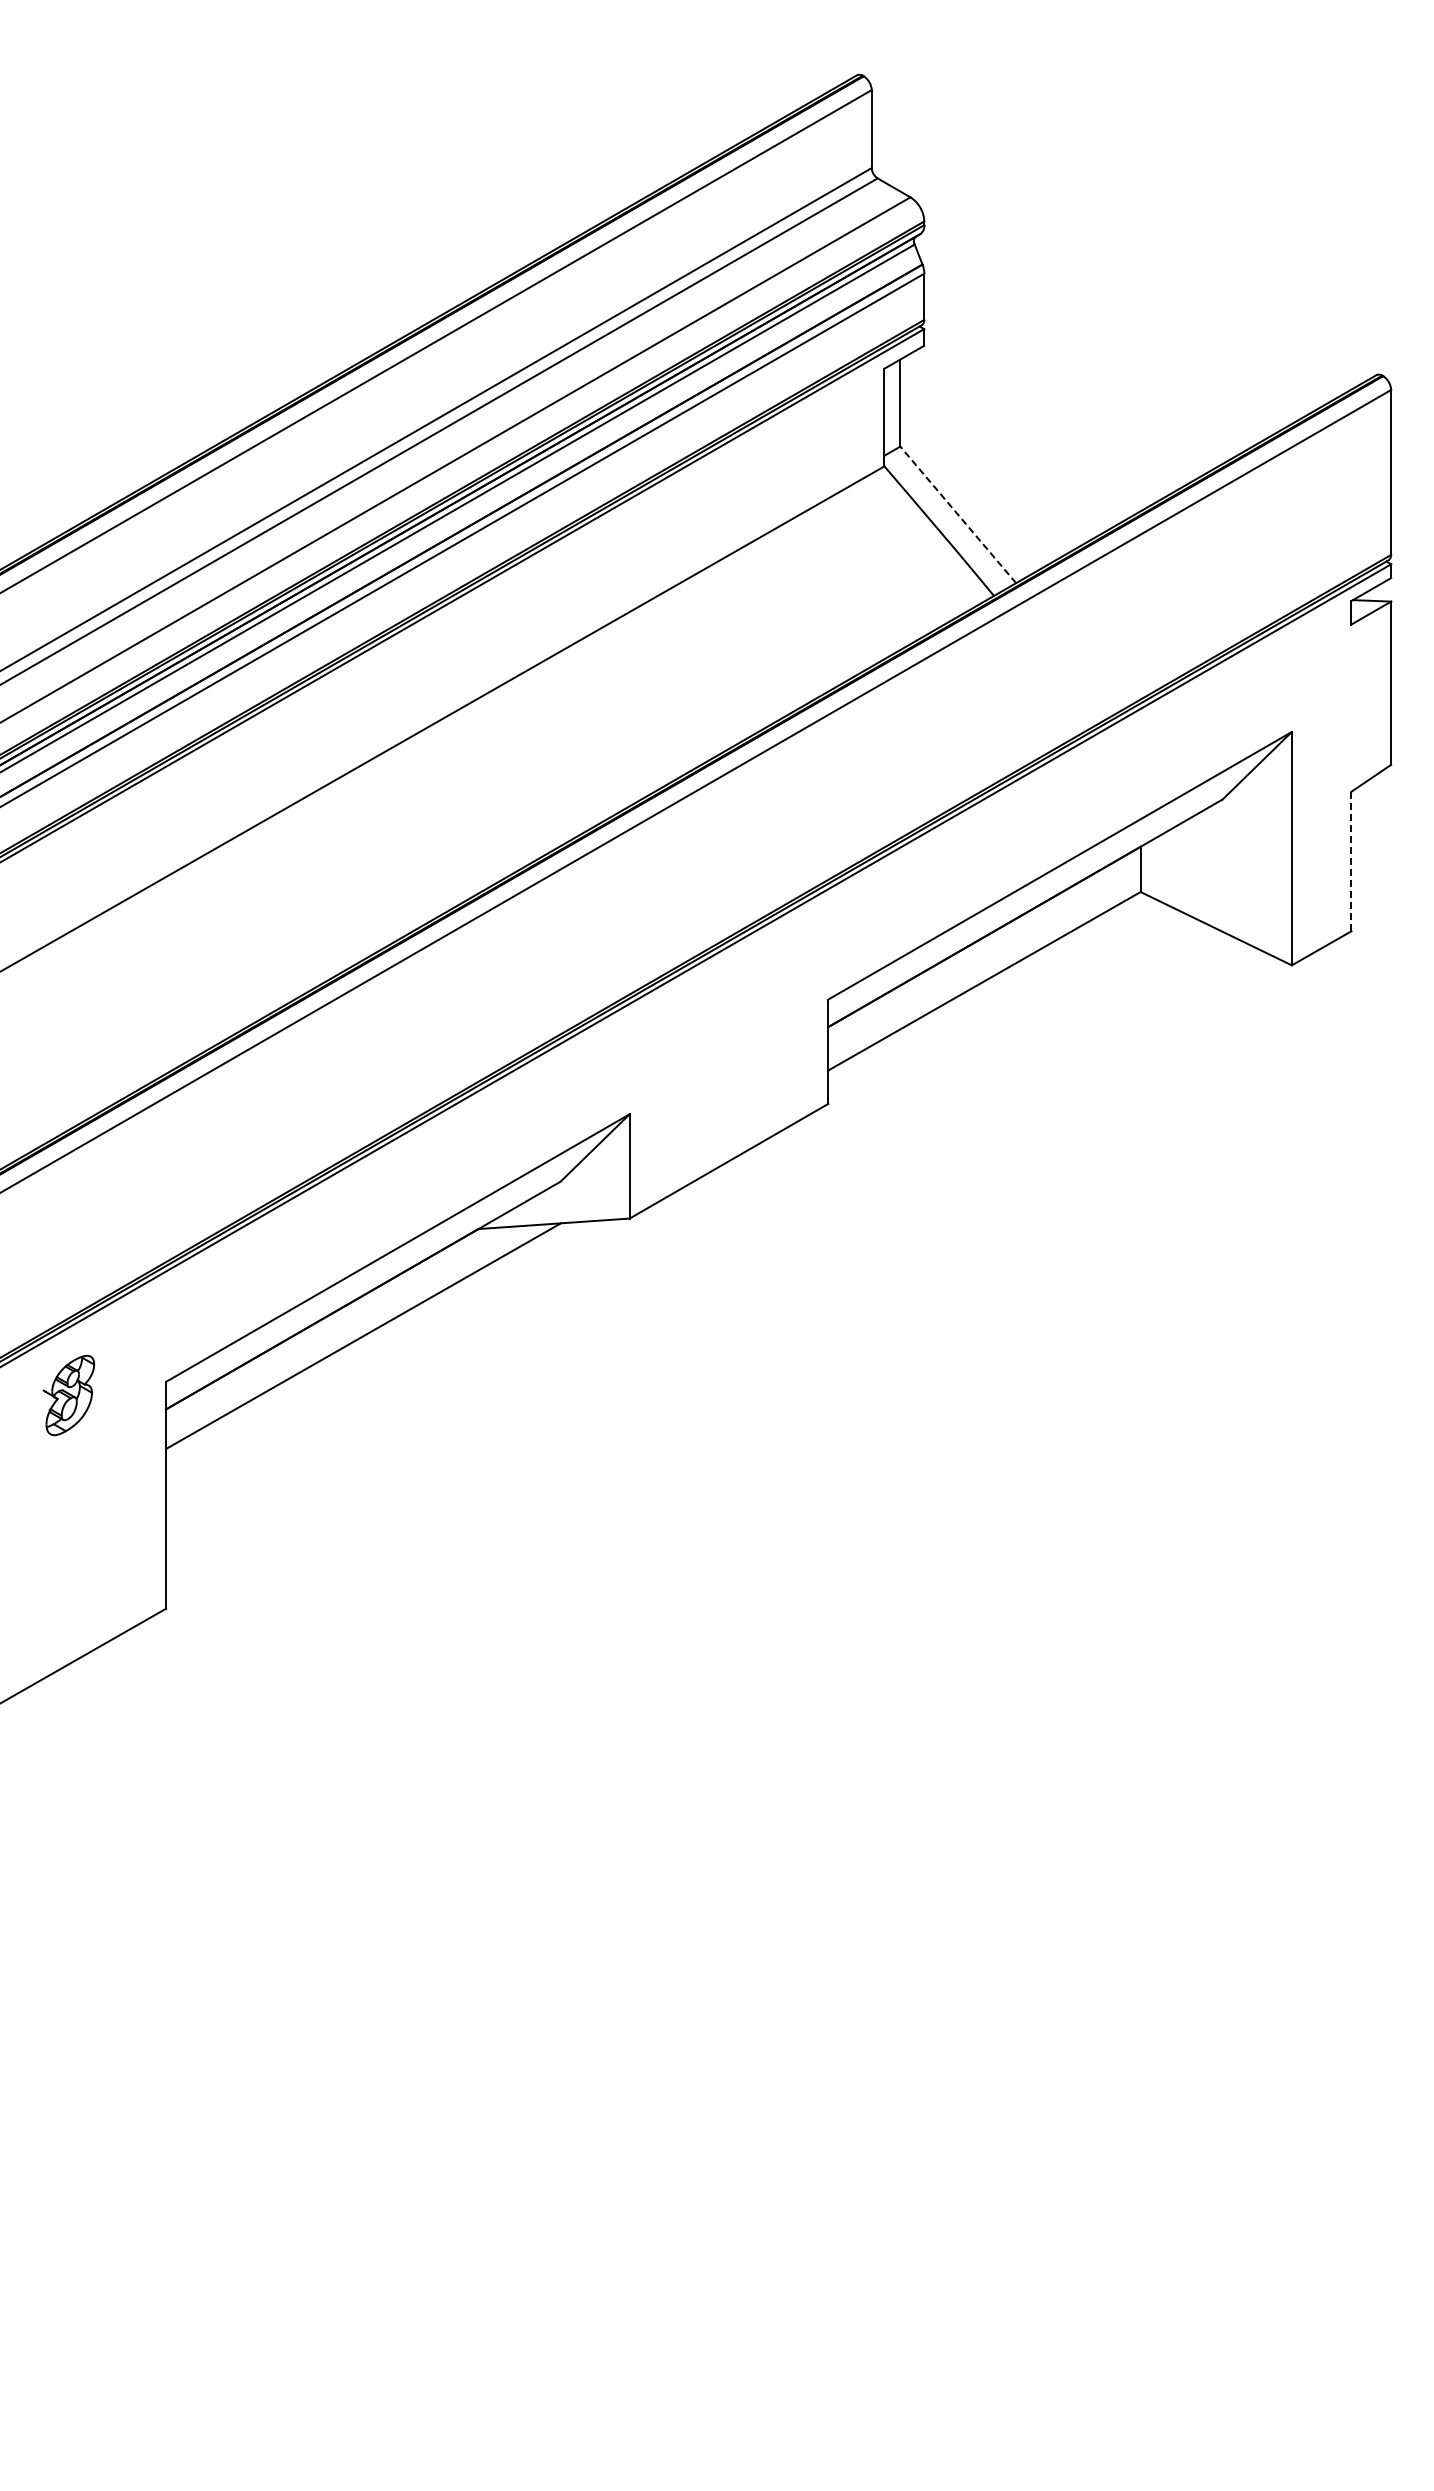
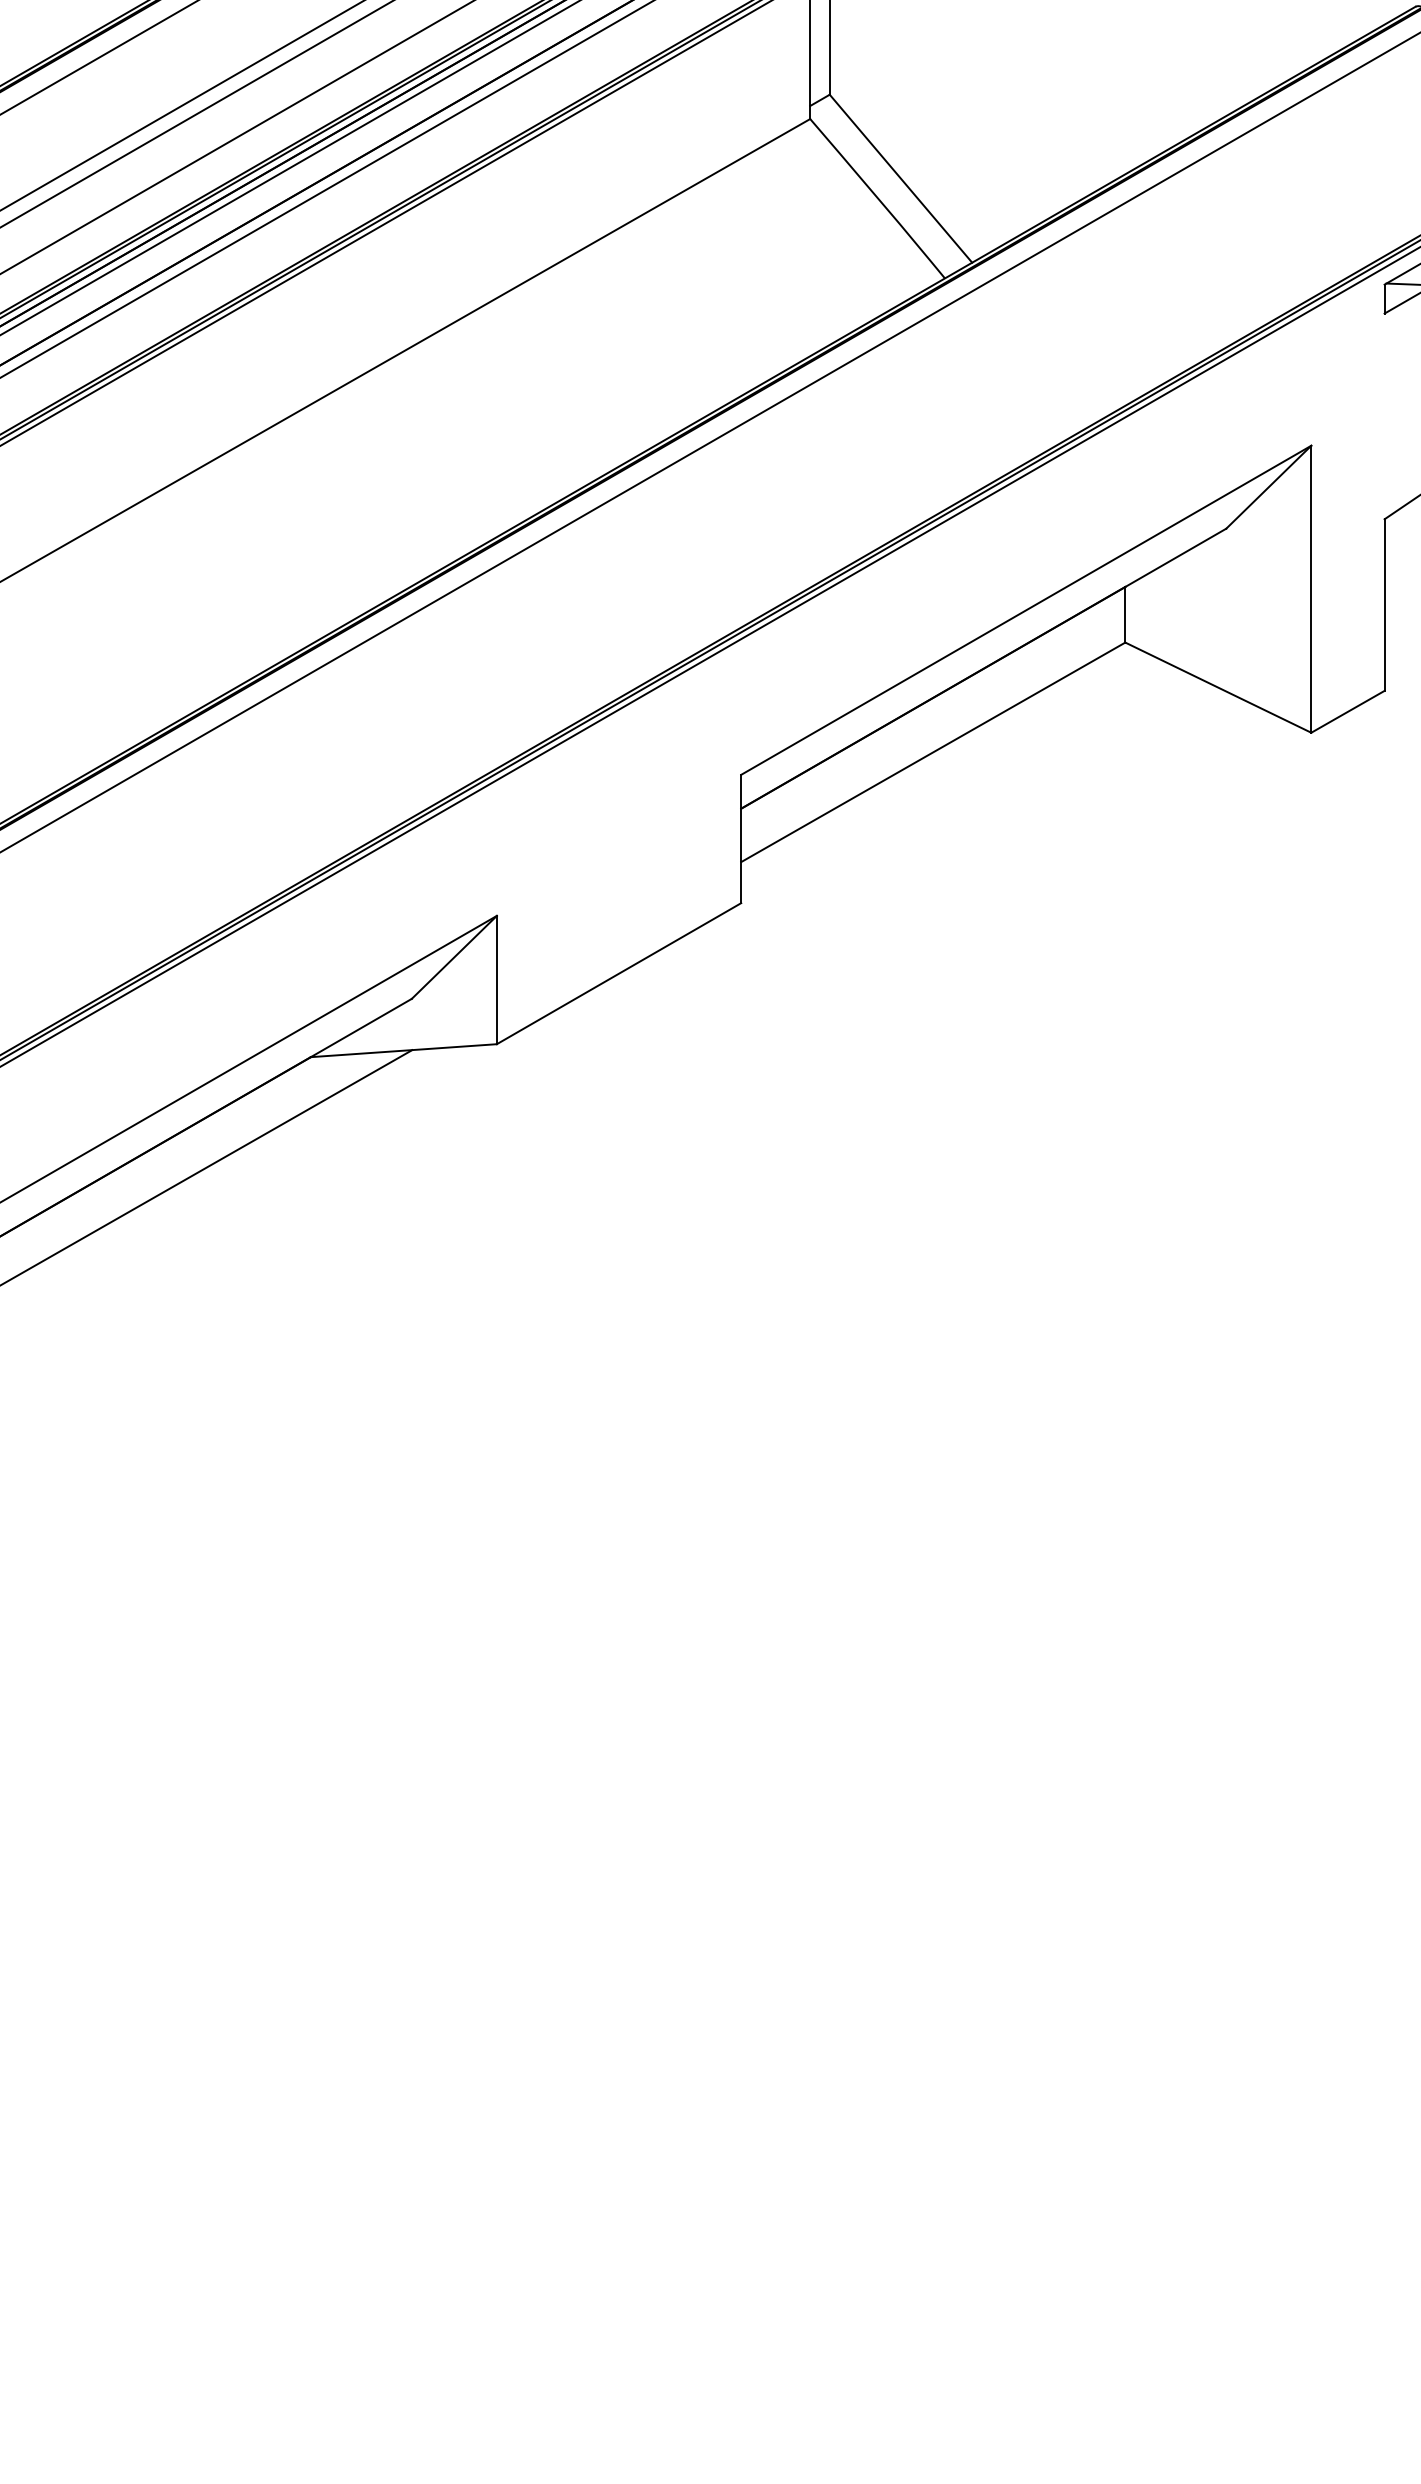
line: (958, 514) -> (901, 178), dashed -> solid
line: (1351, 861) -> (1384, 605), dashed -> solid

